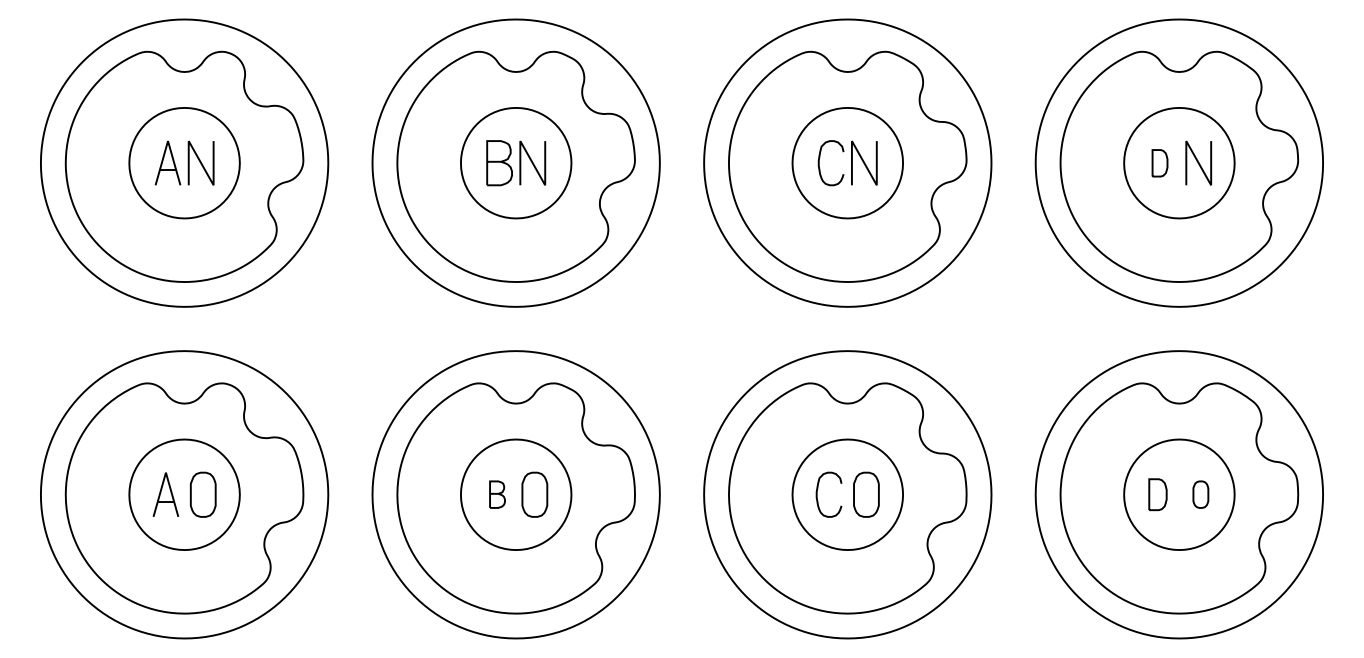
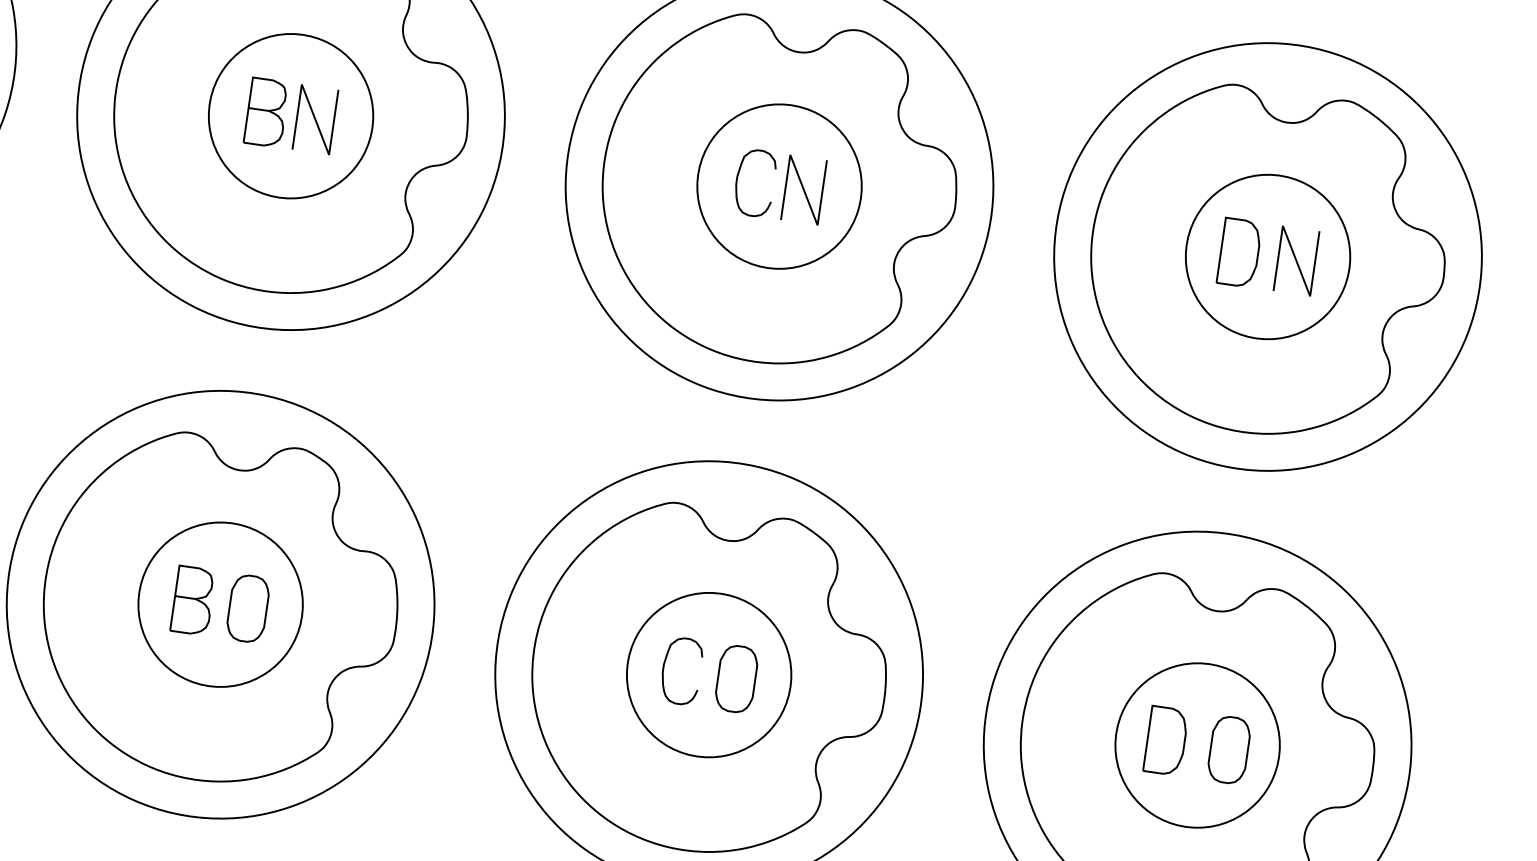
part: (1159, 163) -> (1238, 253), size x1.67
part: (497, 494) -> (193, 600), size x1.67
part: (1157, 494) -> (1165, 740), size x1.43
part: (1200, 494) -> (1228, 749), size x1.67

